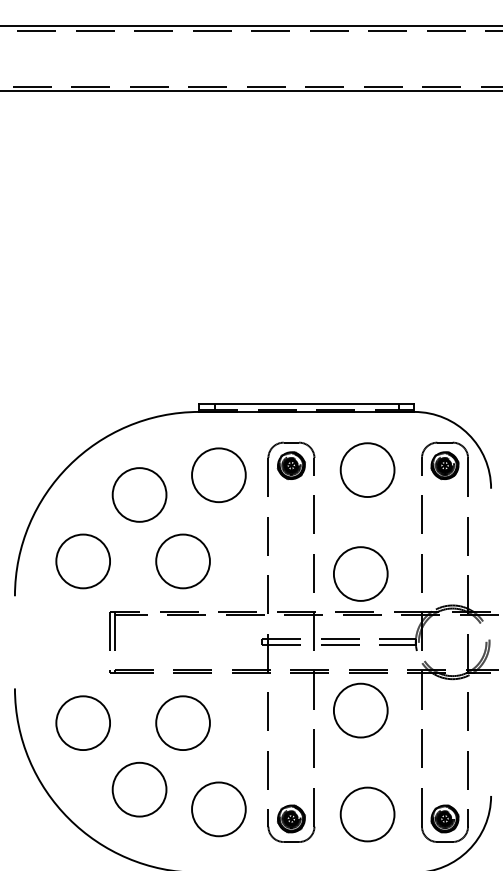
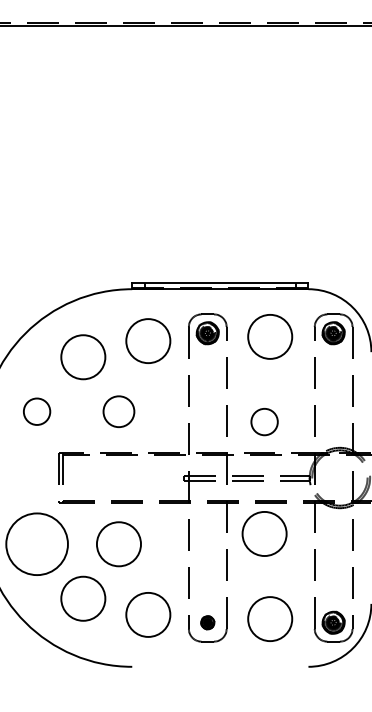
circle: (82, 561) -> (36, 411), size x0.6
circle: (182, 561) -> (118, 411), size x0.7
circle: (360, 573) -> (264, 421), size x0.6
circle: (83, 723) -> (37, 544), size x1.4
part: (291, 818) -> (207, 622), size x0.6

